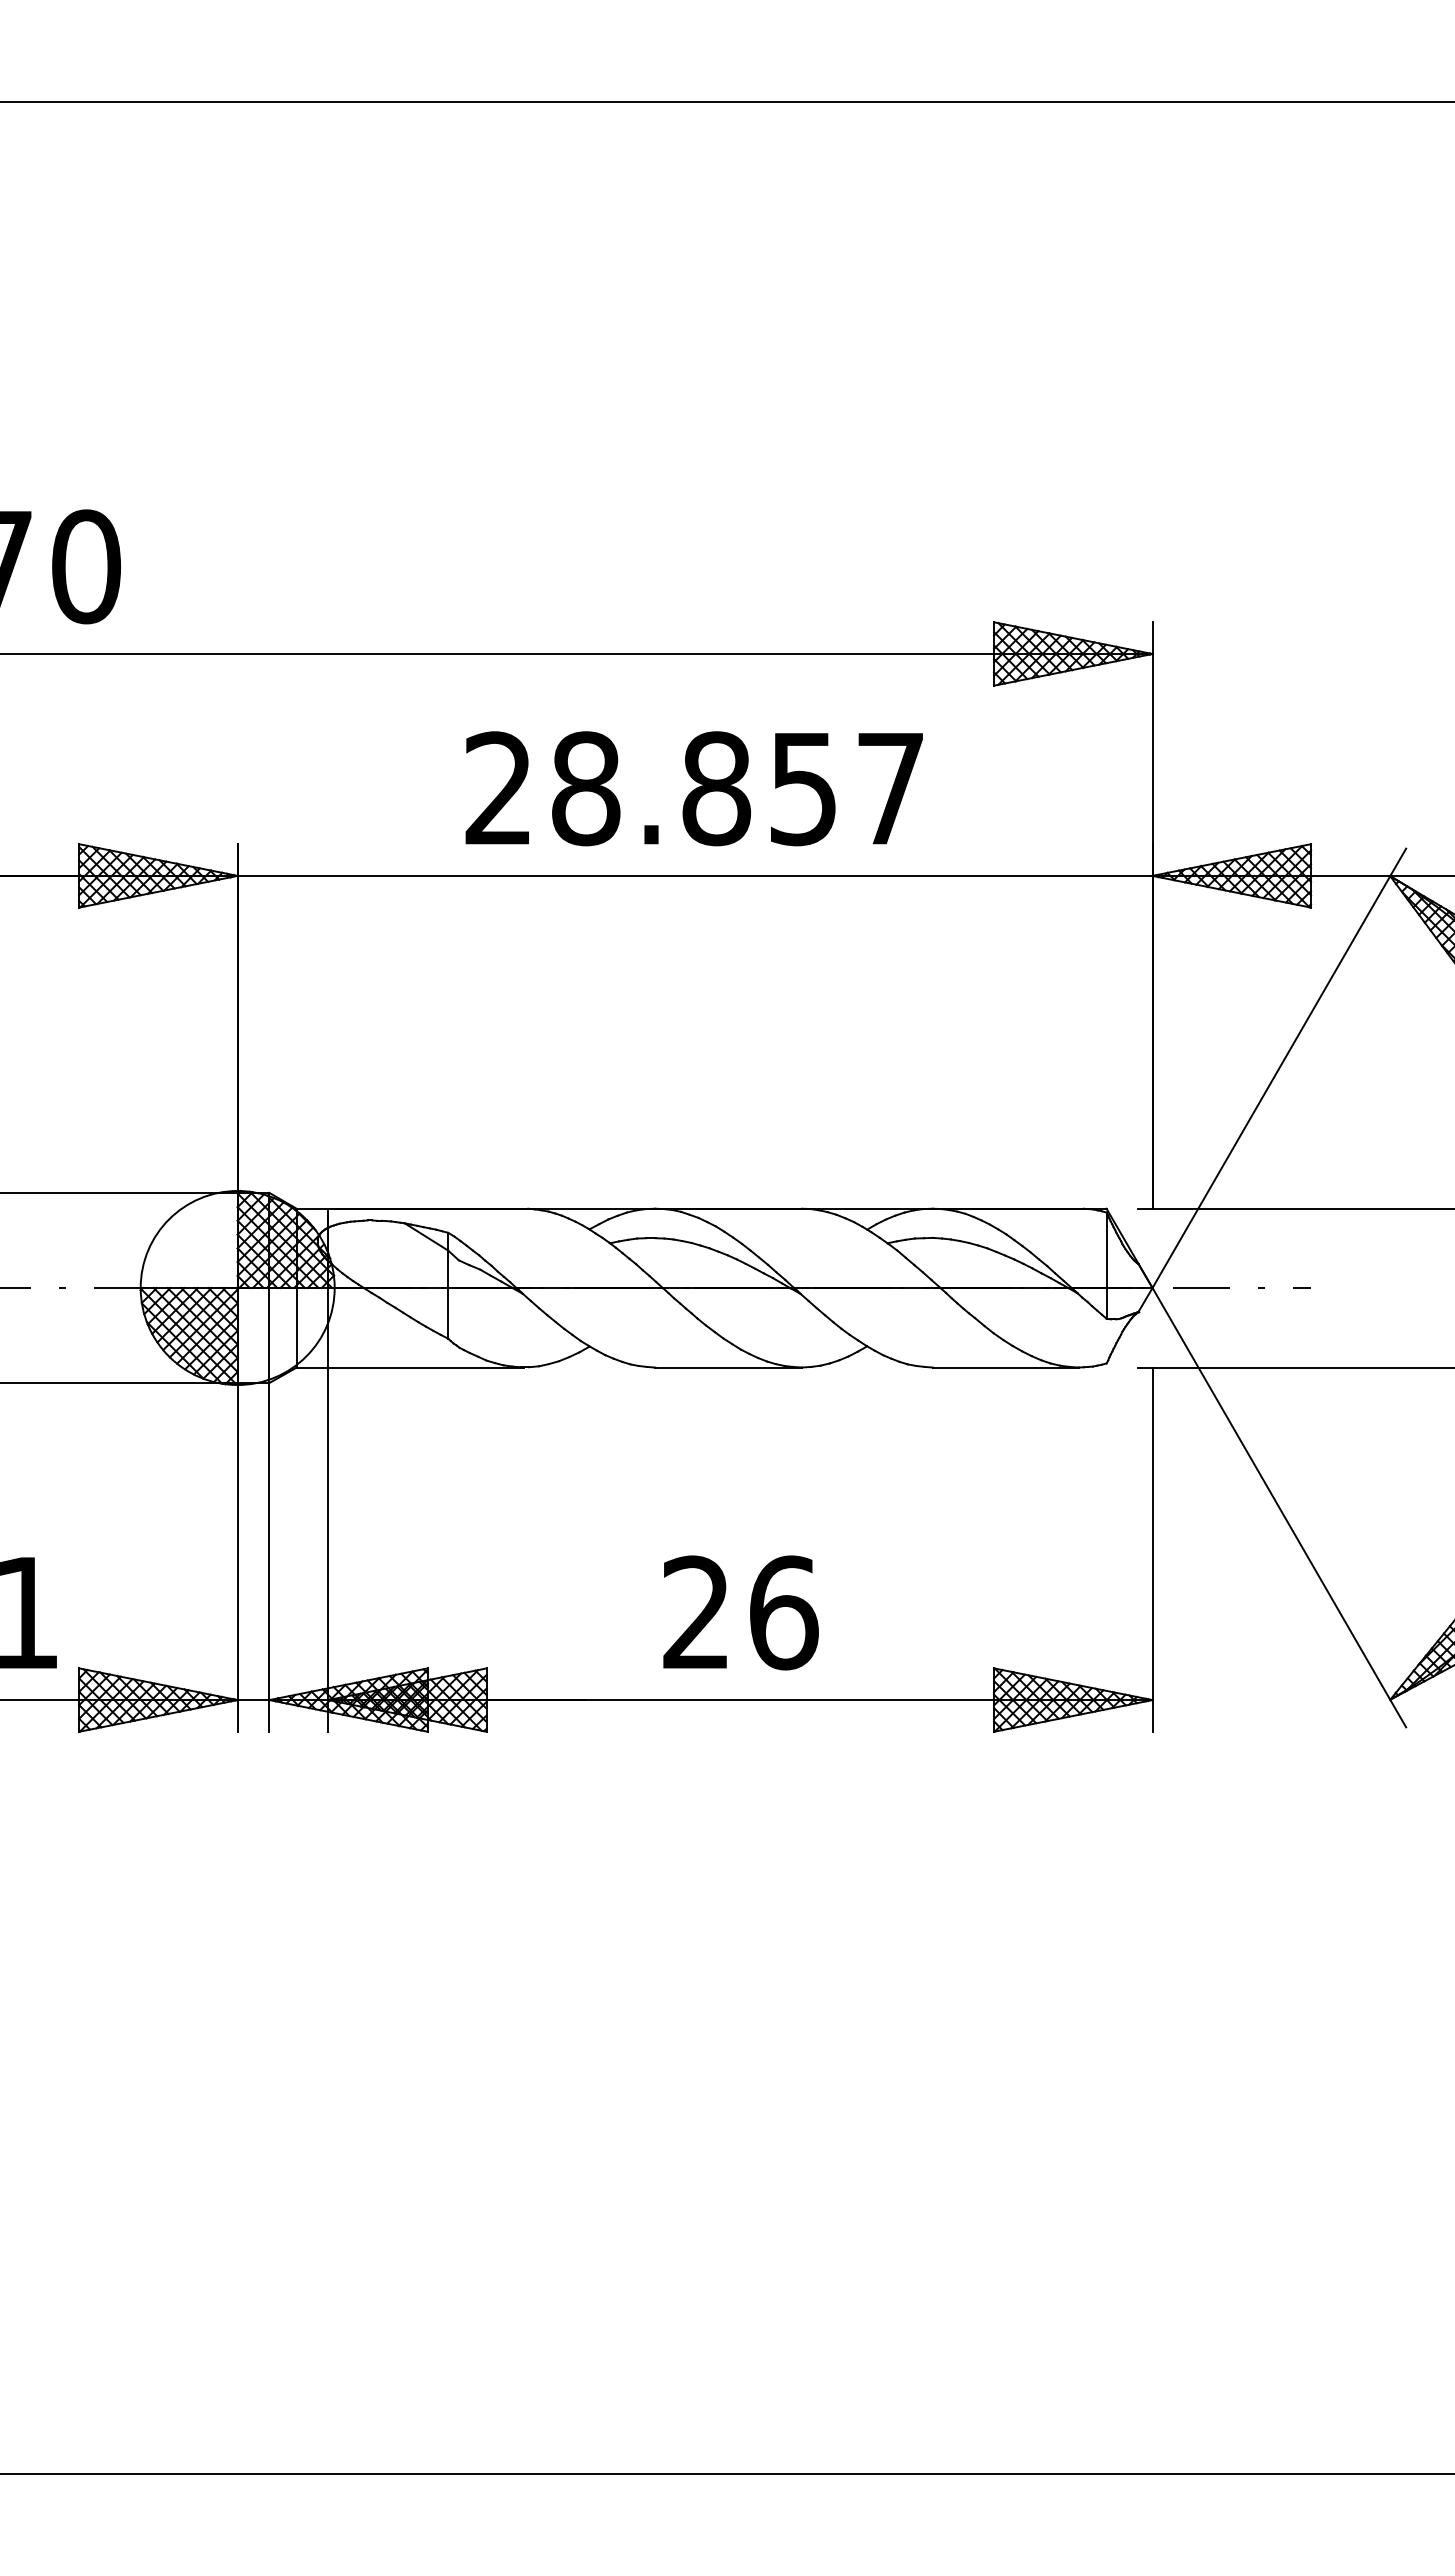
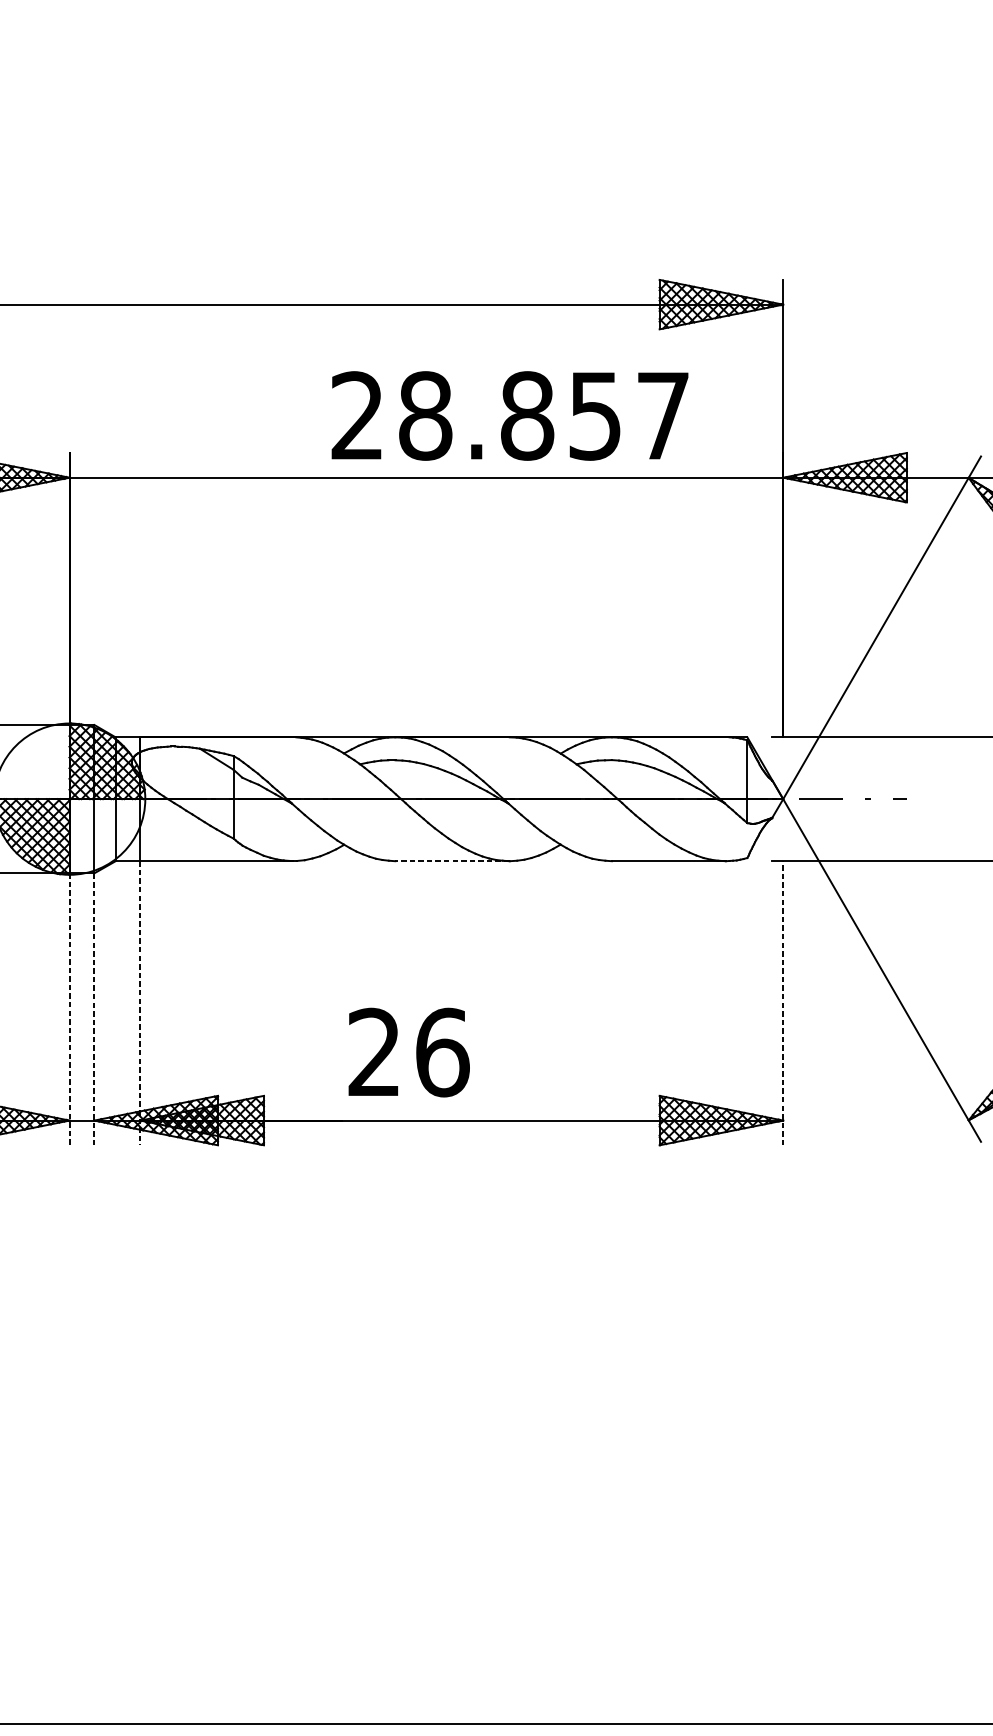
text: (693, 788) -> (509, 415), moved
line: (727, 1367) -> (451, 861), solid -> dashed
line: (1152, 1549) -> (783, 1003), solid -> dashed
line: (328, 1550) -> (140, 1003), solid -> dashed
line: (269, 1556) -> (94, 1008), solid -> dashed
line: (237, 1557) -> (69, 1009), solid -> dashed
text: (740, 1612) -> (408, 1052), moved

